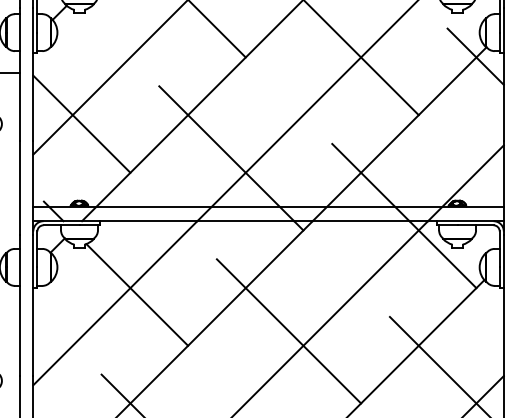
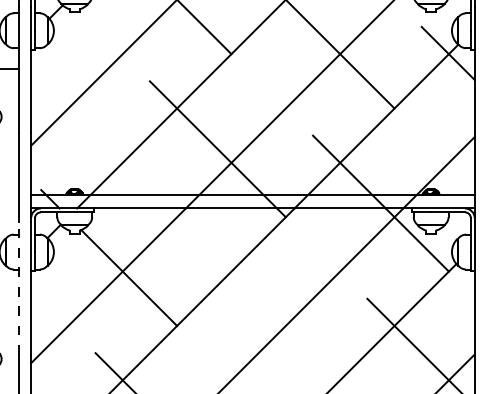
line: (81, 123) -> (76, 116), removed
line: (19, 306) -> (18, 288), solid -> dashed
line: (289, 331) -> (272, 312), removed

